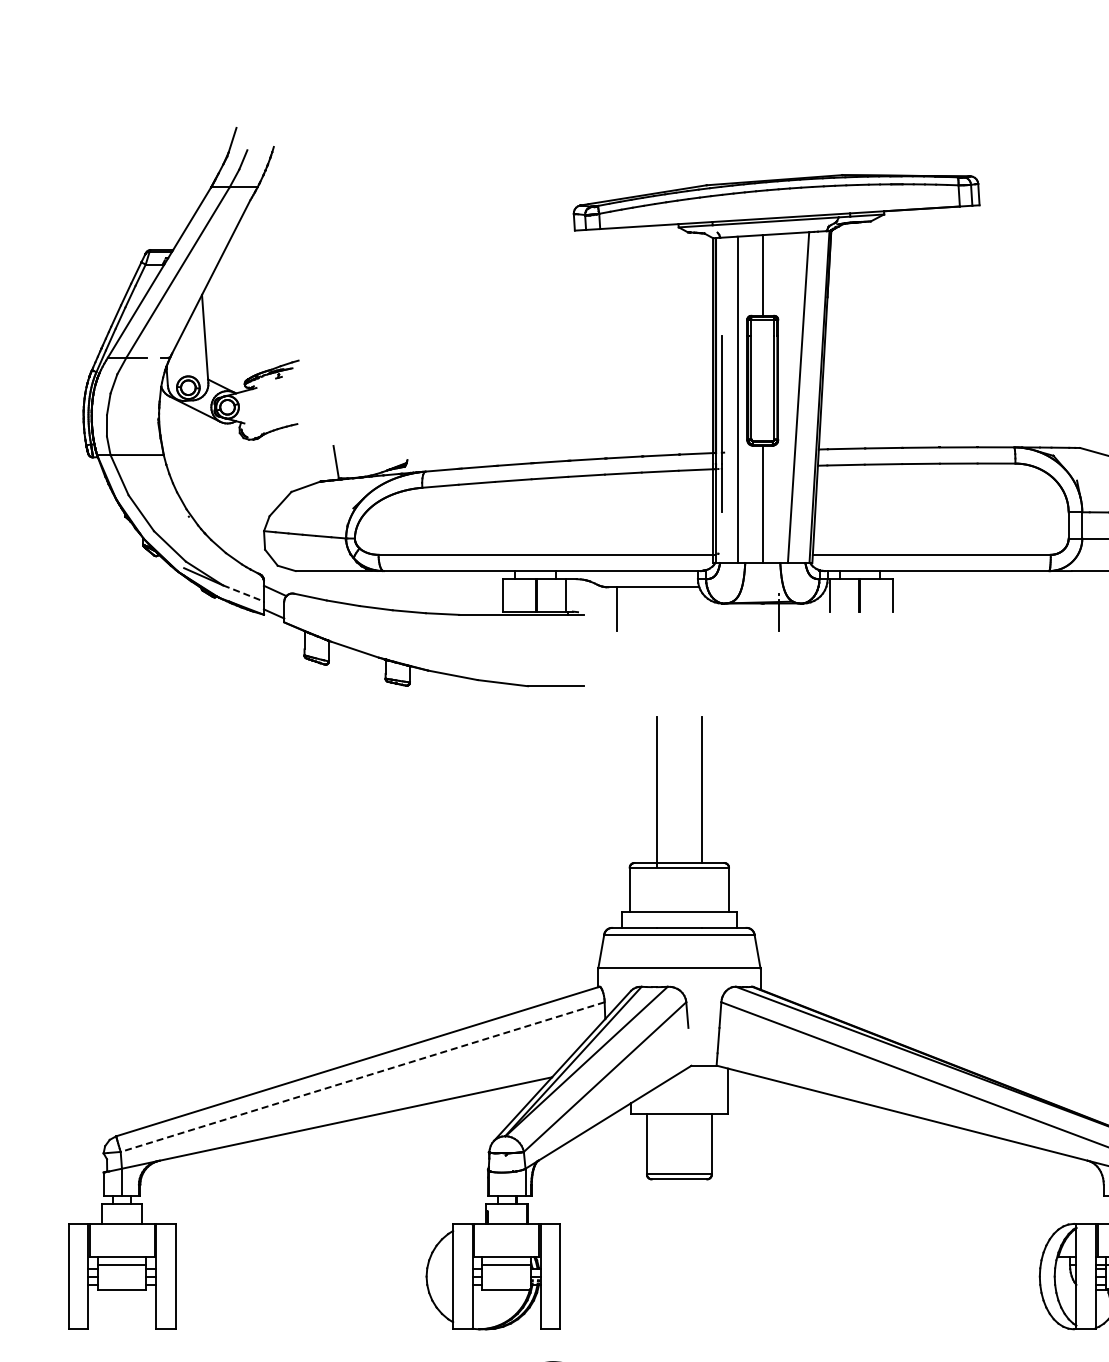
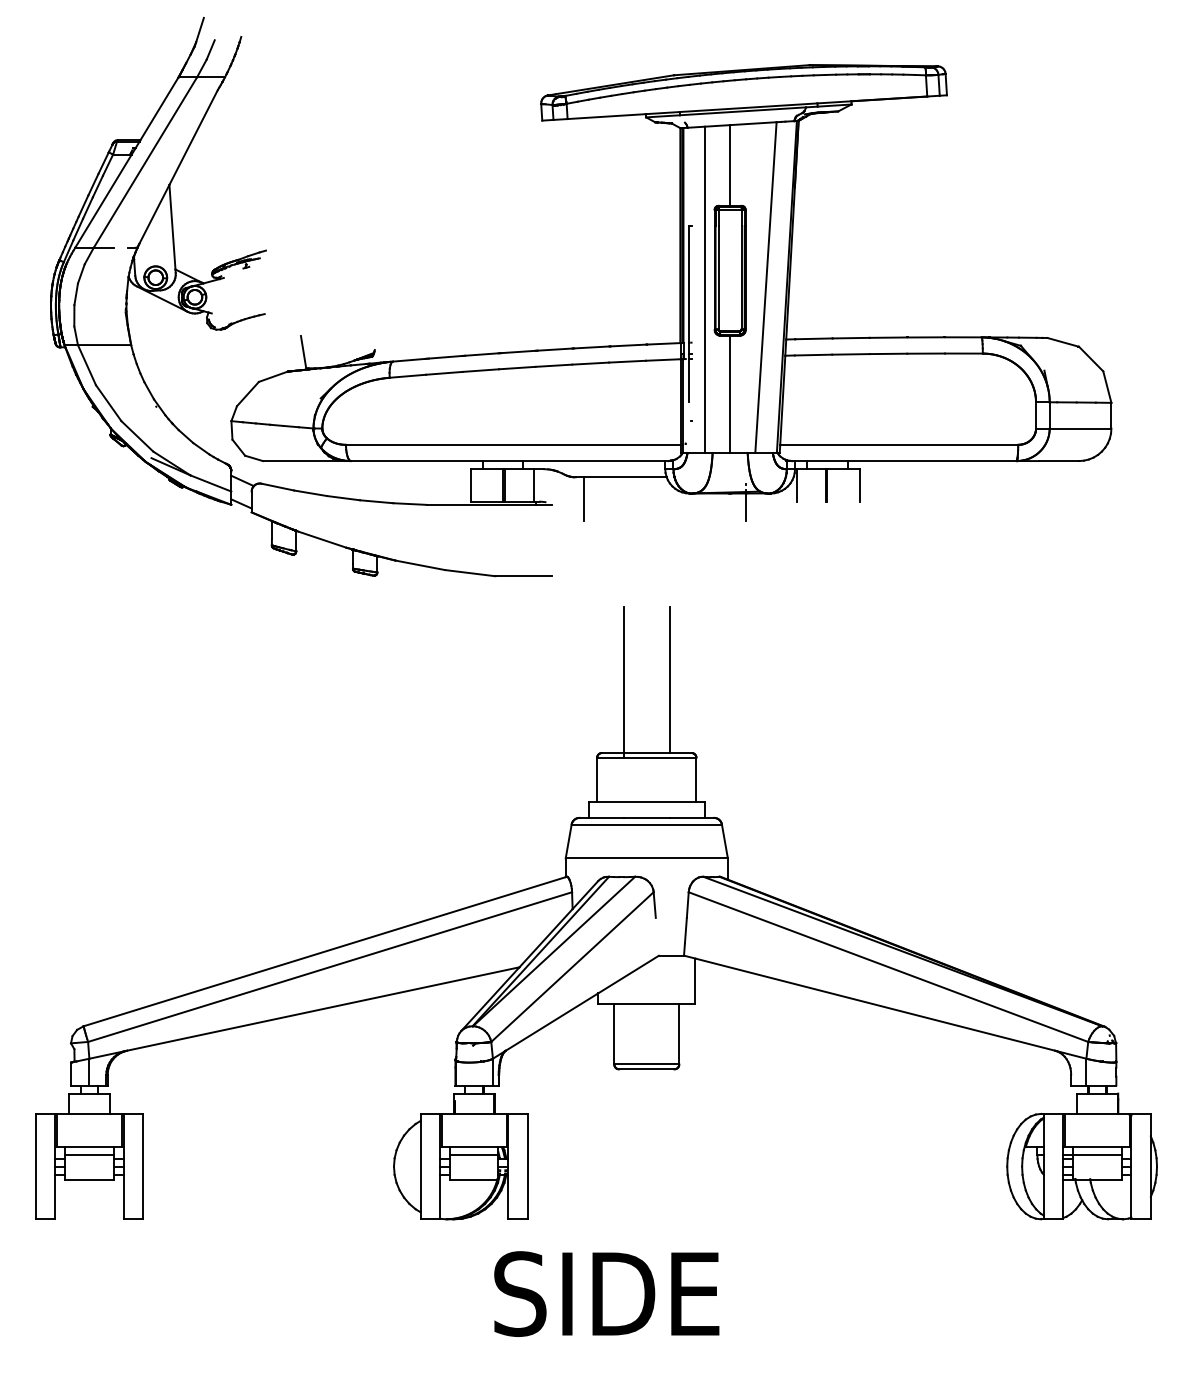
line: (244, 593) -> (211, 483), dashed -> solid
line: (362, 1077) -> (329, 967), dashed -> solid

